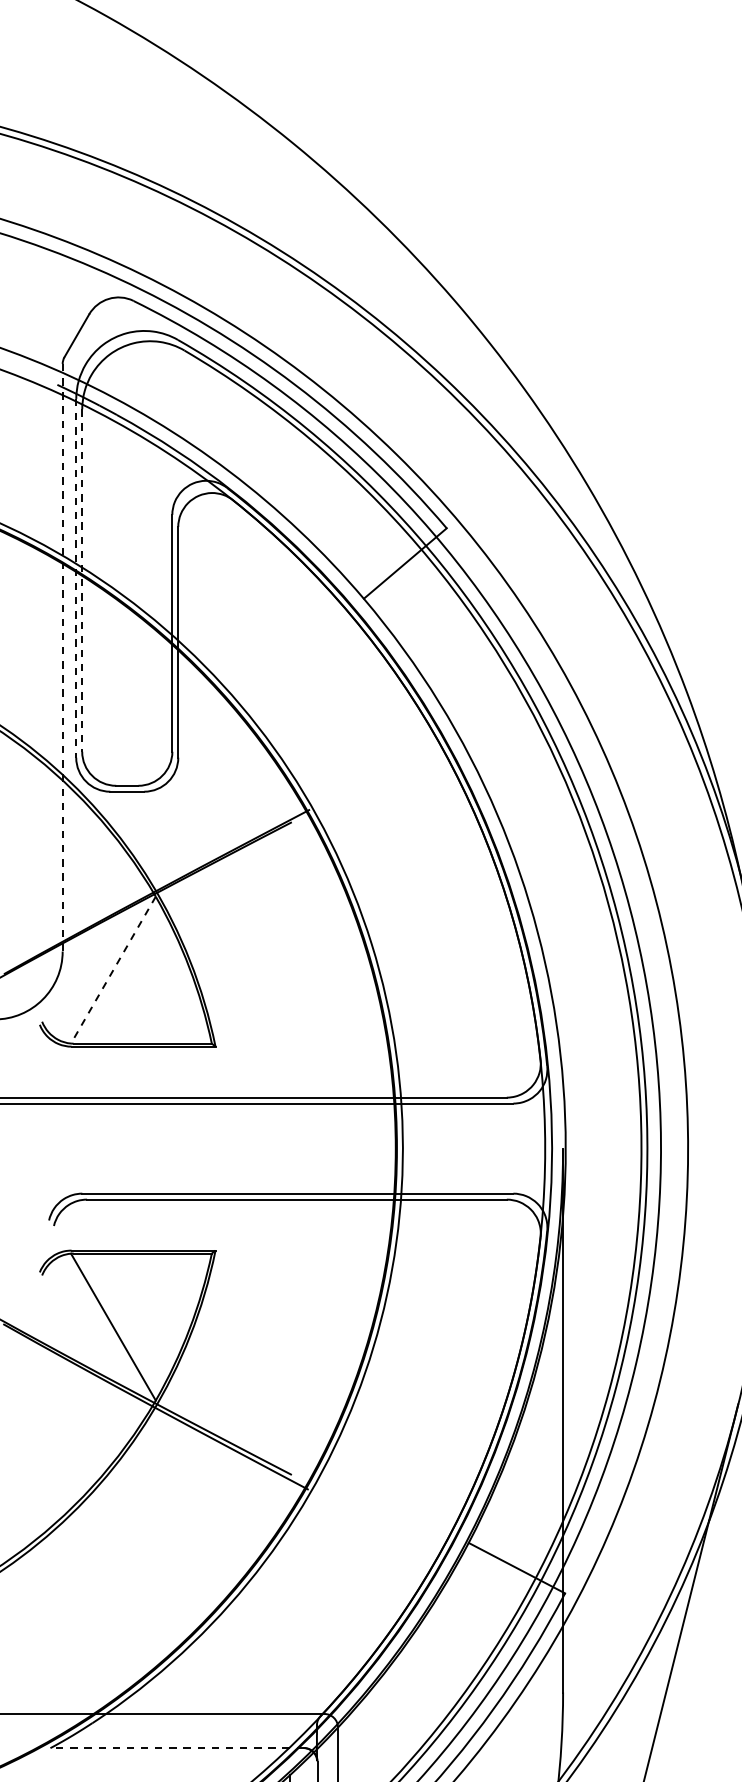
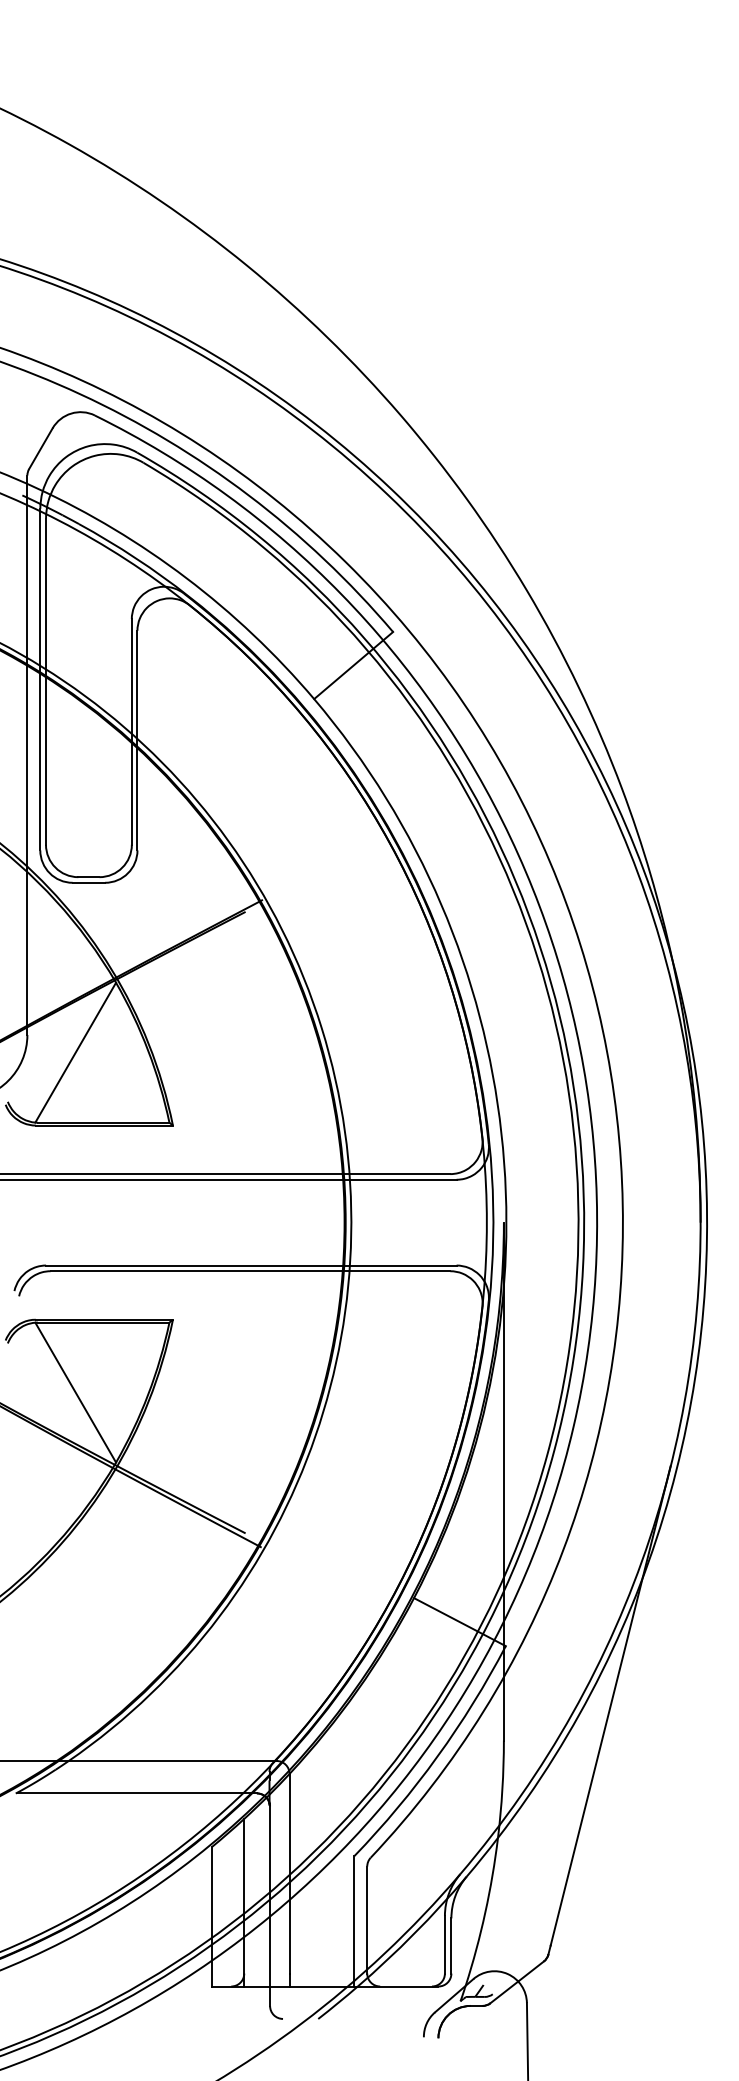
line: (76, 578) -> (40, 679), dashed -> solid
line: (82, 581) -> (46, 682), dashed -> solid
line: (62, 658) -> (27, 755), dashed -> solid
line: (113, 969) -> (75, 1052), dashed -> solid
line: (178, 1748) -> (137, 1793), dashed -> solid

